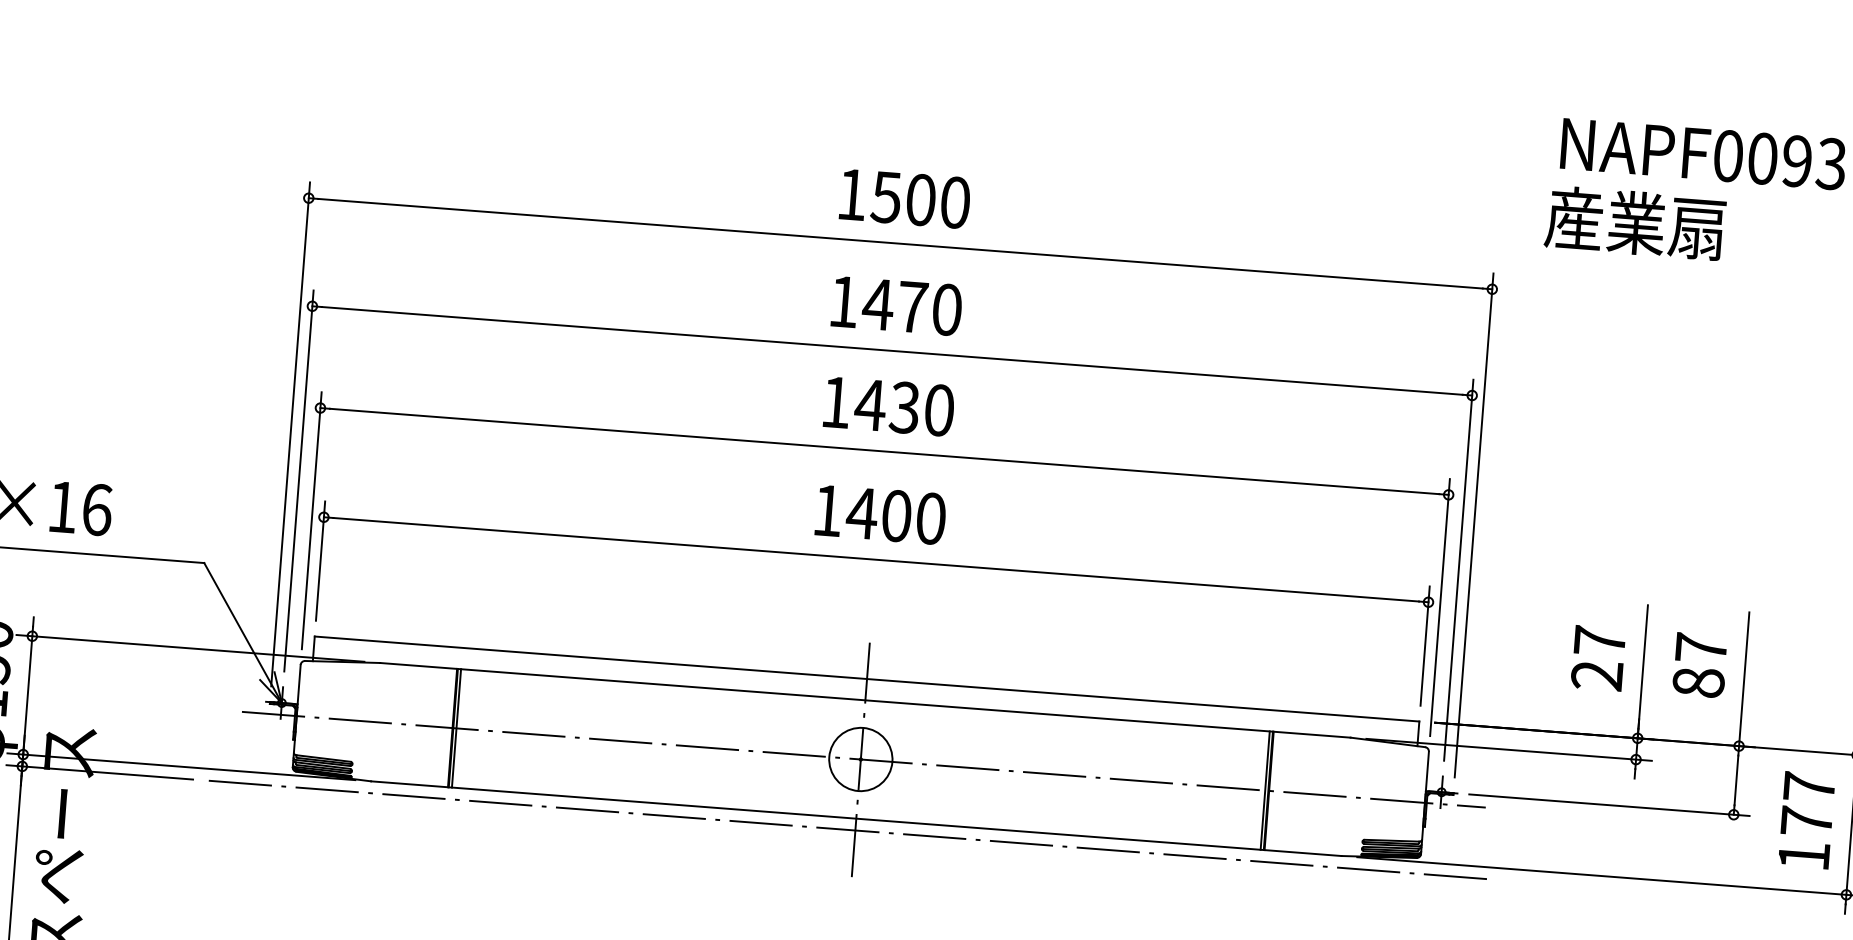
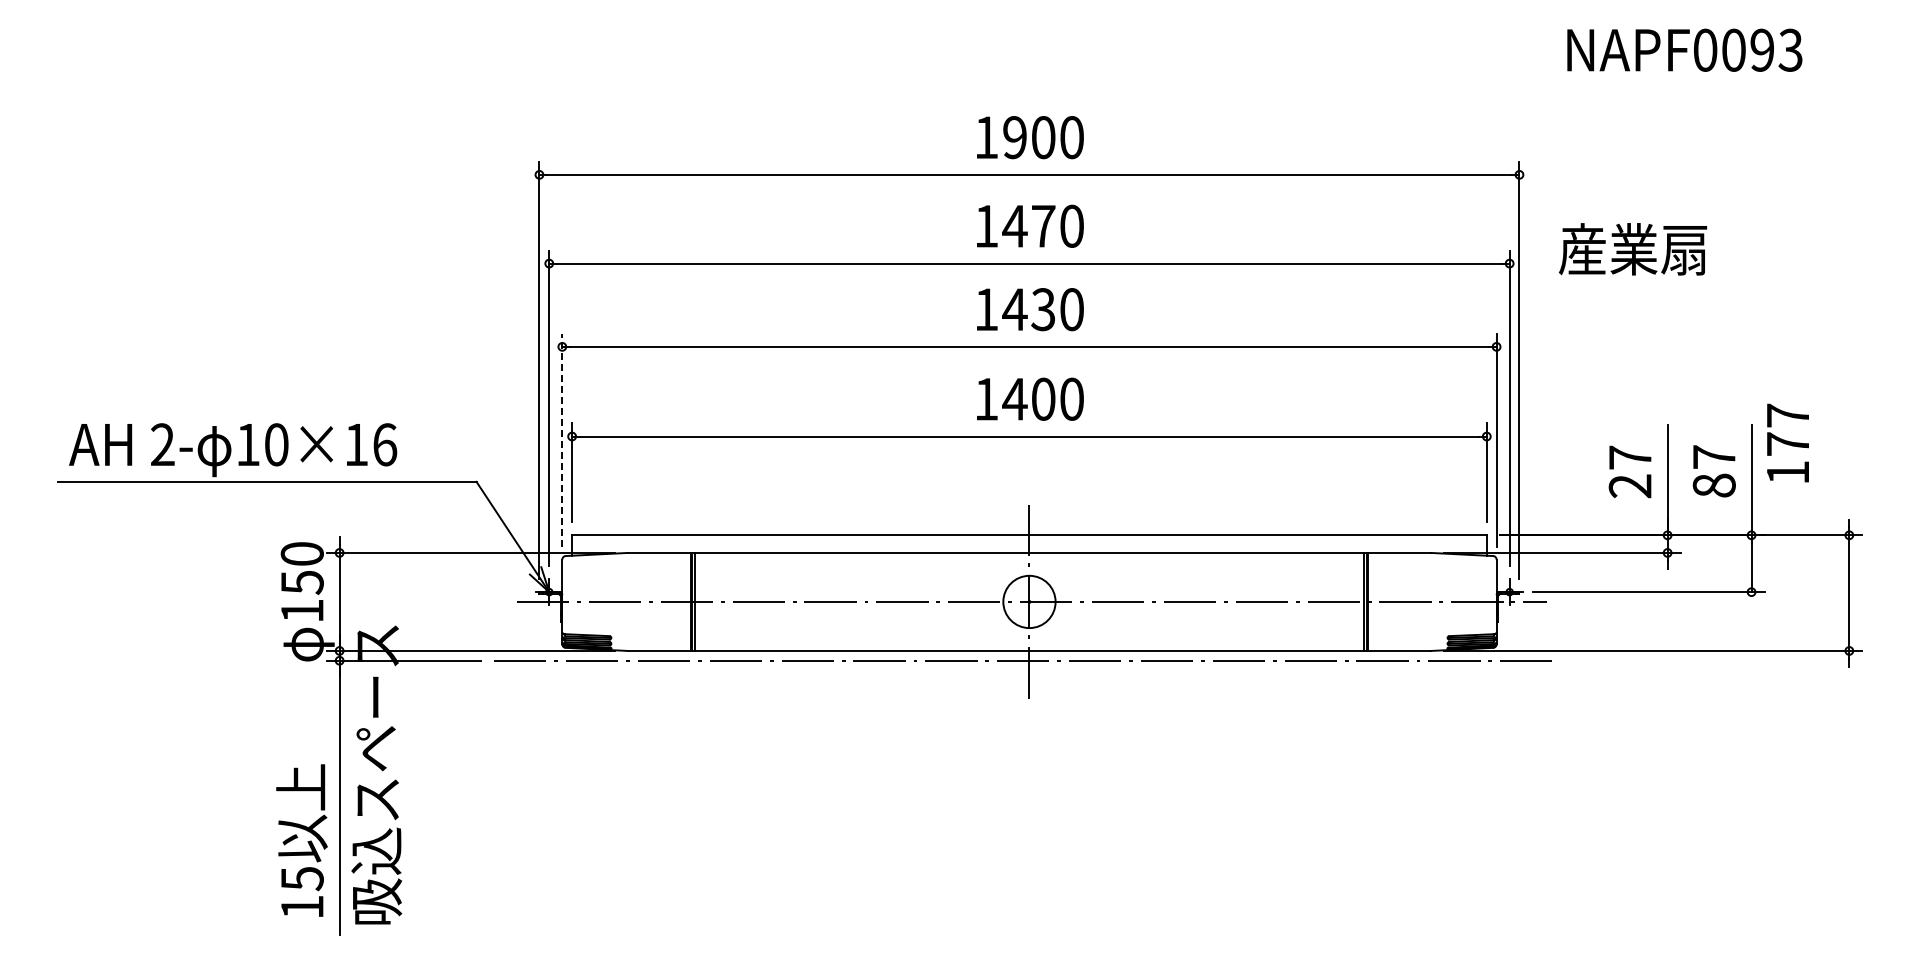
text: (885, 197) -> (1014, 137), 1500 -> 1900
text: (1635, 223) -> (1633, 249), moved
line: (312, 519) -> (562, 439), solid -> dashed
text: (1806, 819) -> (1787, 442), moved

